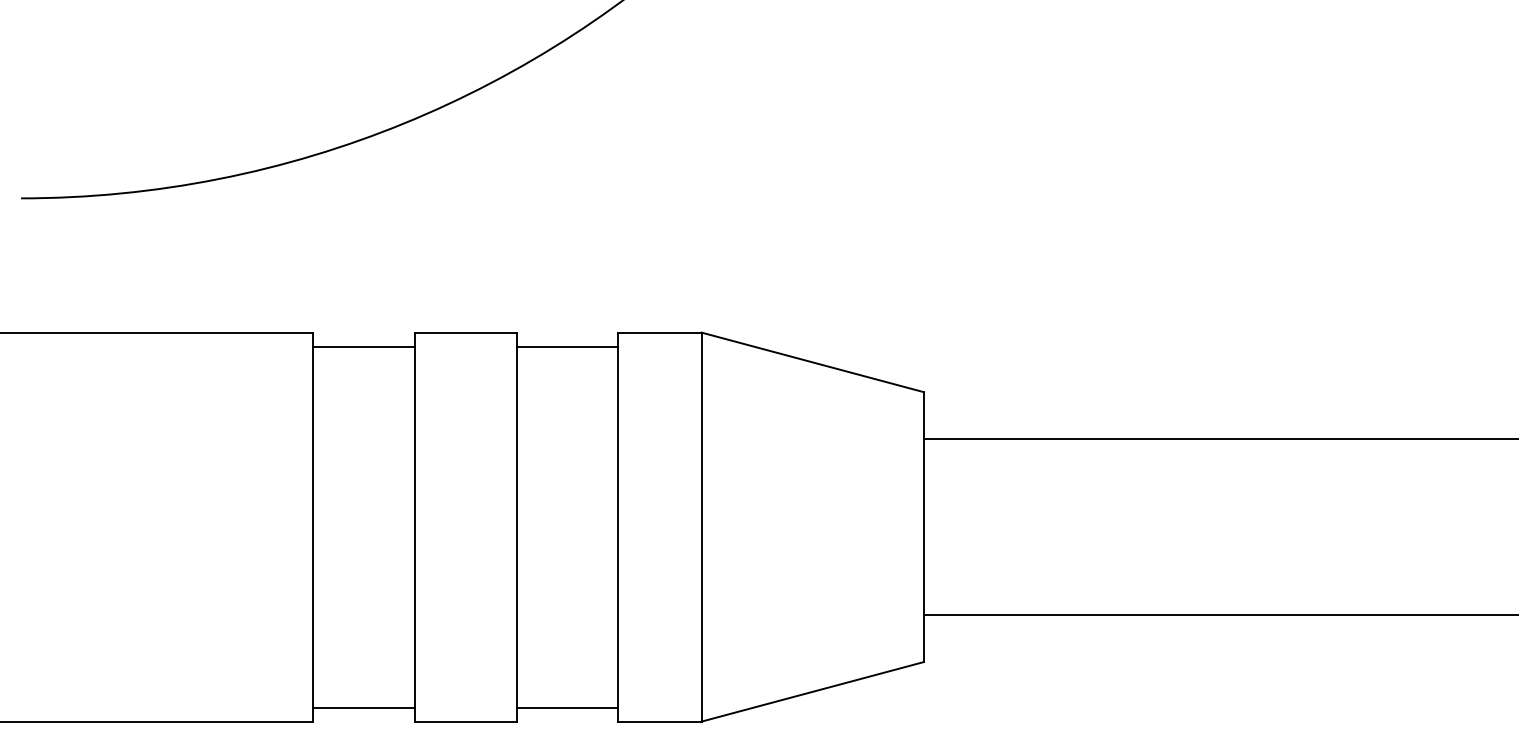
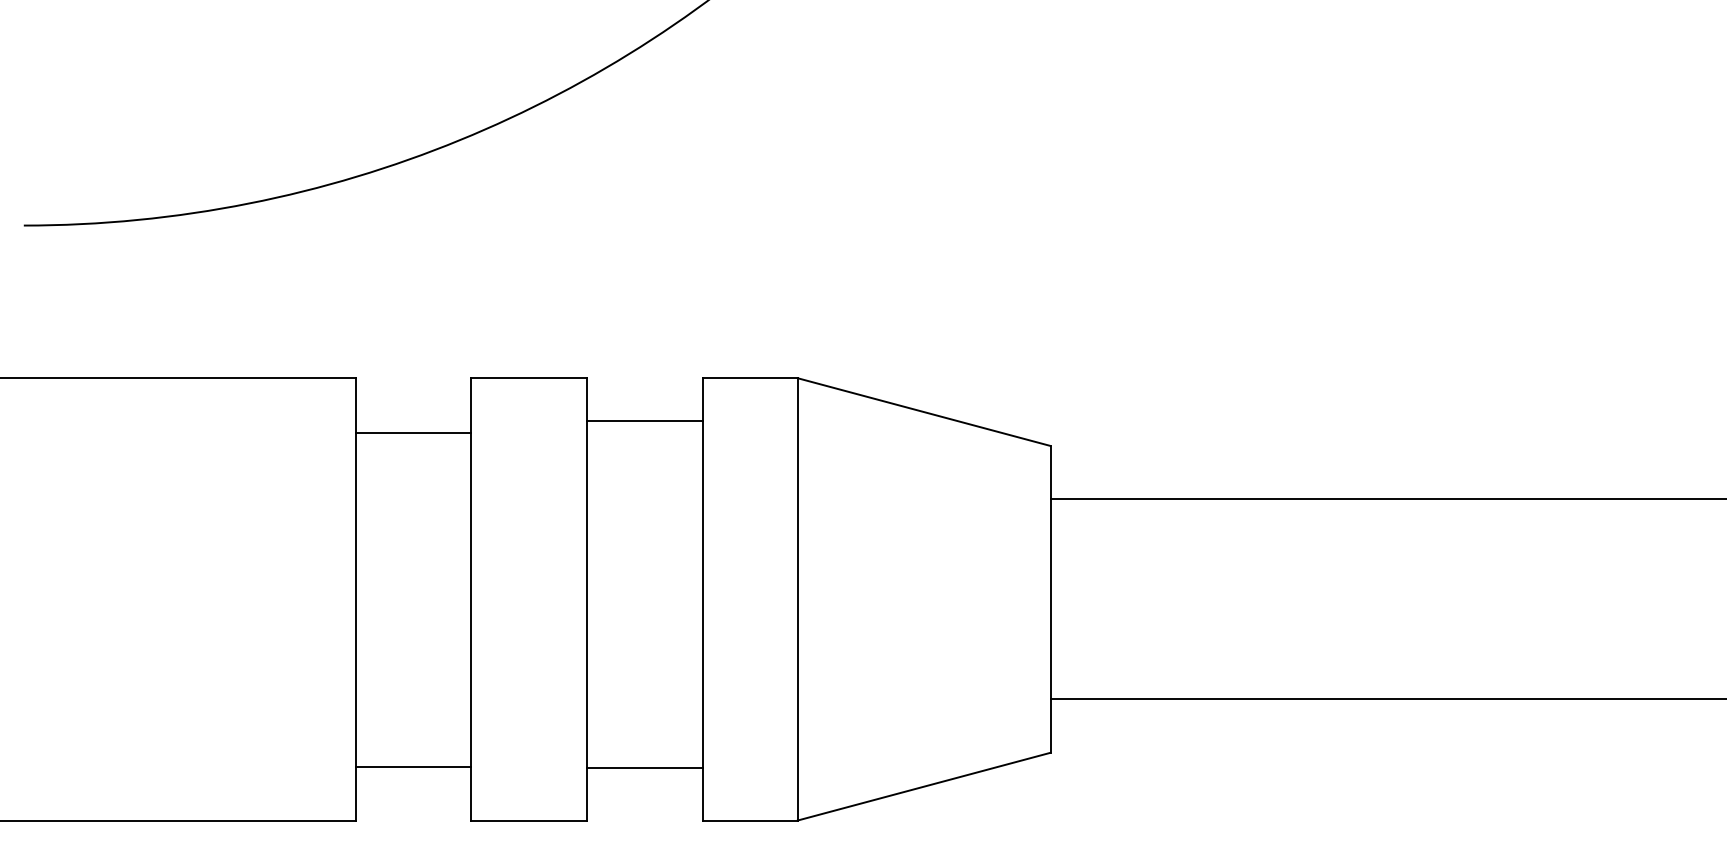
line: (363, 346) -> (413, 432), moved
line: (567, 346) -> (645, 421), moved
line: (363, 707) -> (413, 766), moved
line: (567, 707) -> (645, 768), moved

